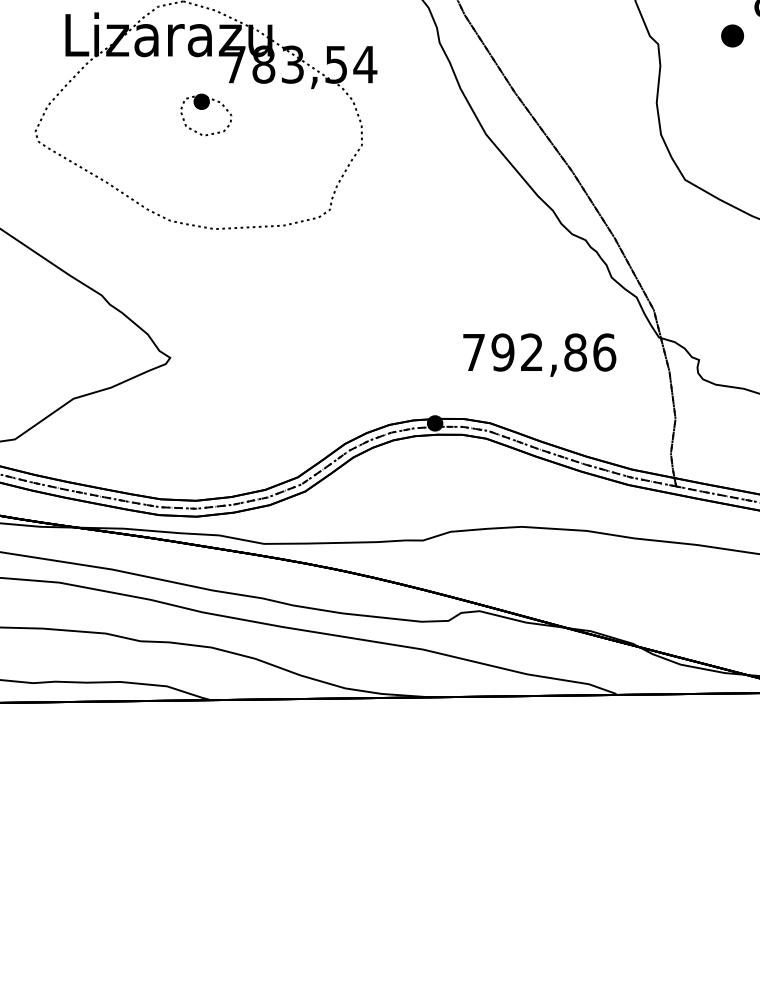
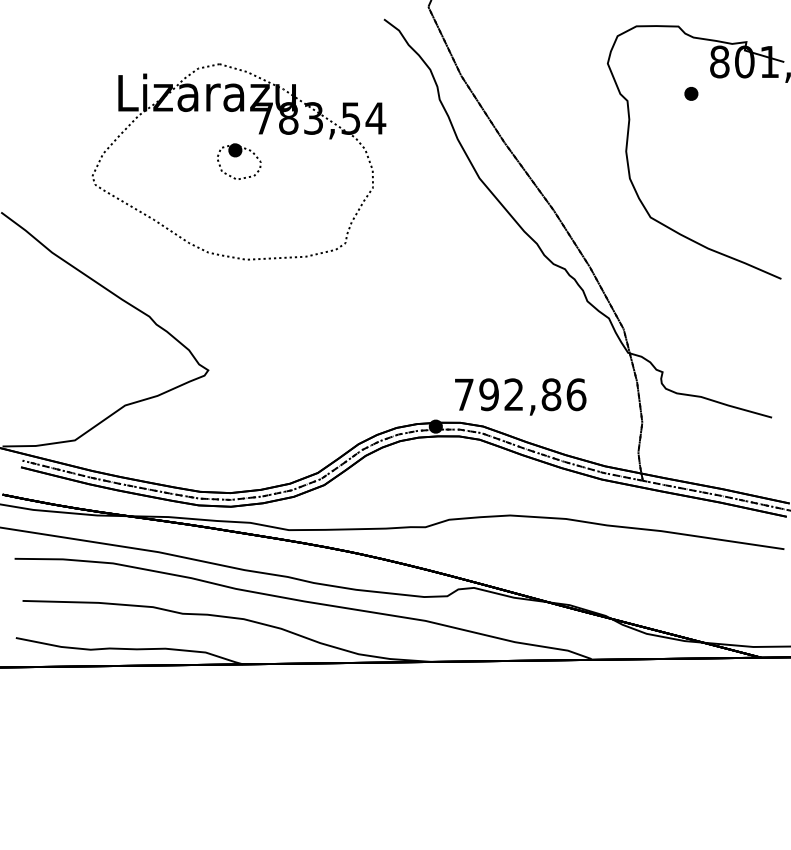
part: (732, 35) -> (691, 93), size x0.71
text: (539, 354) -> (520, 396), moved

